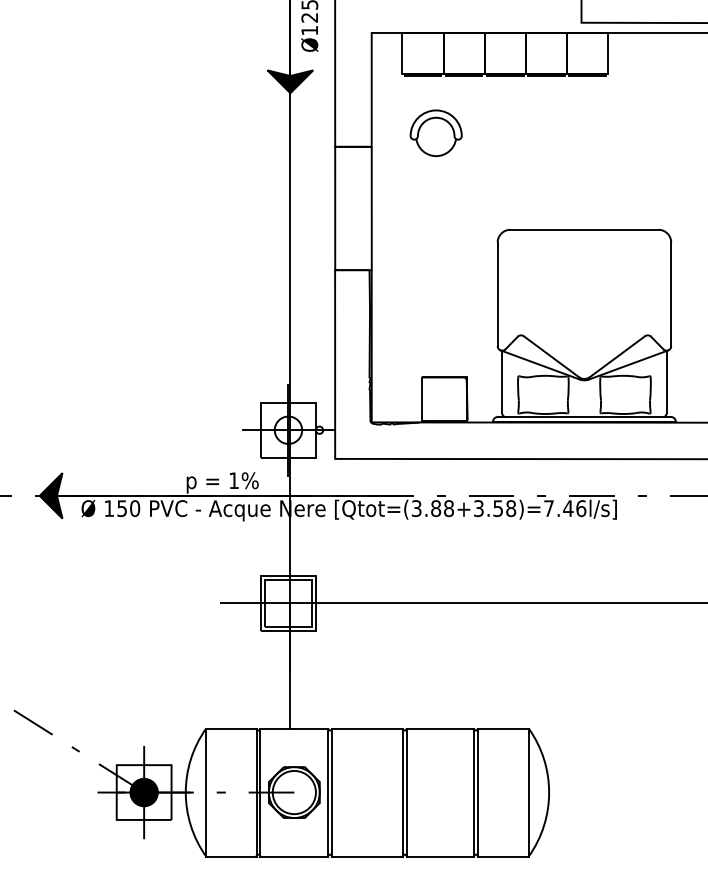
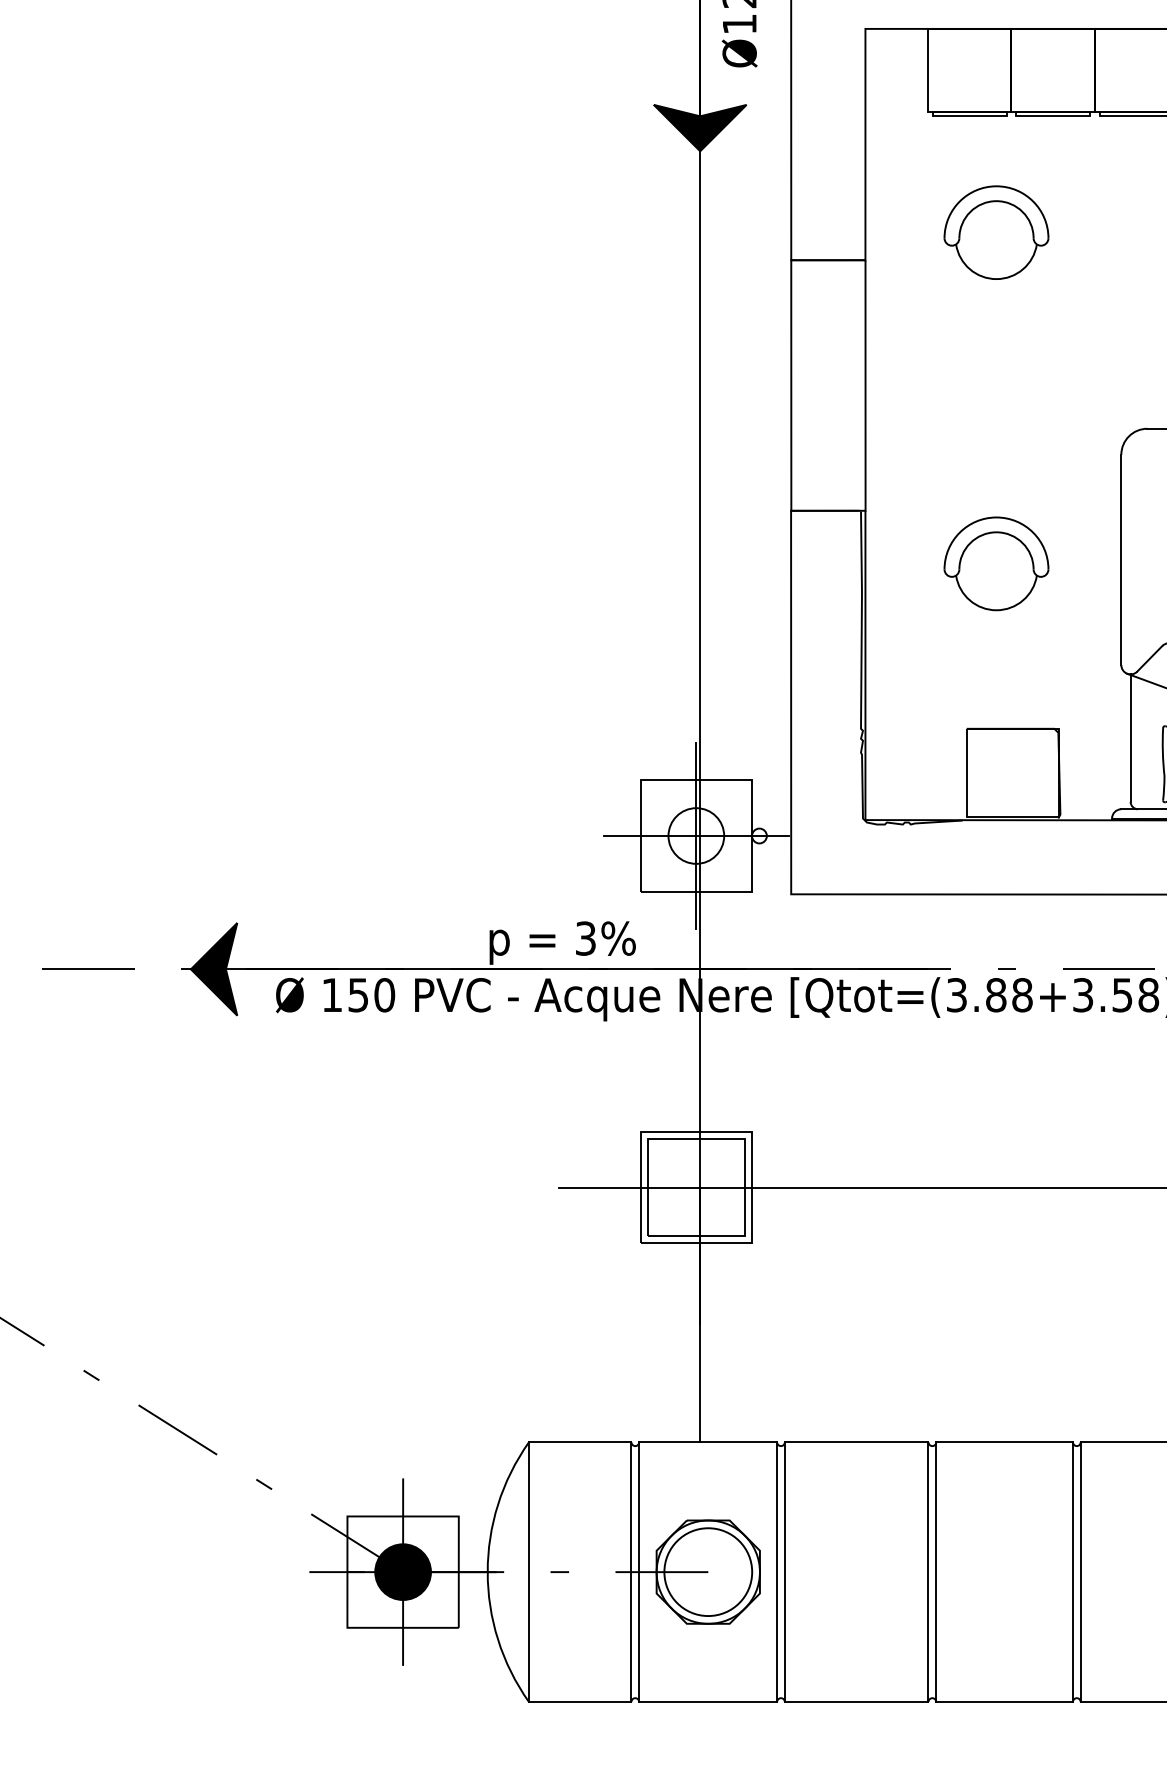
part: (435, 295) -> (995, 562), added
text: (233, 480) -> (584, 938), 1% -> 3%

